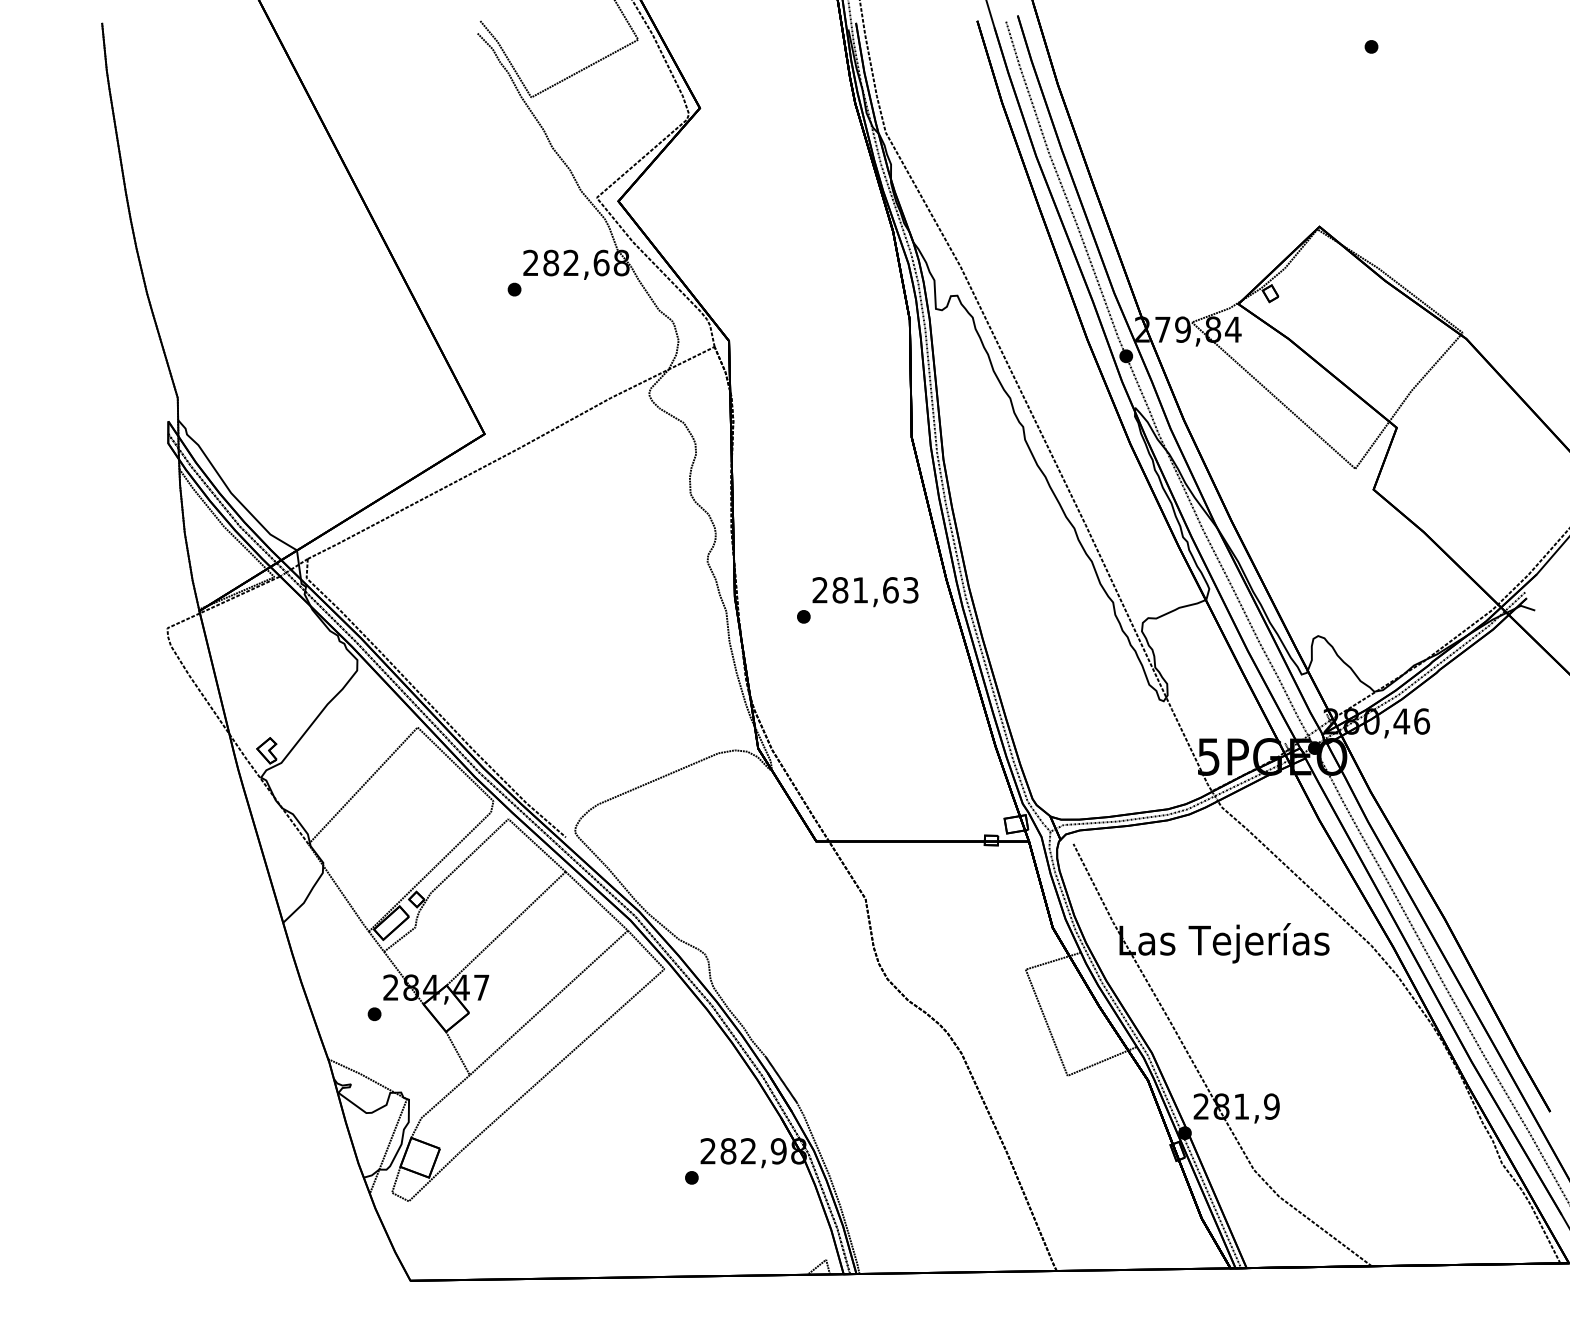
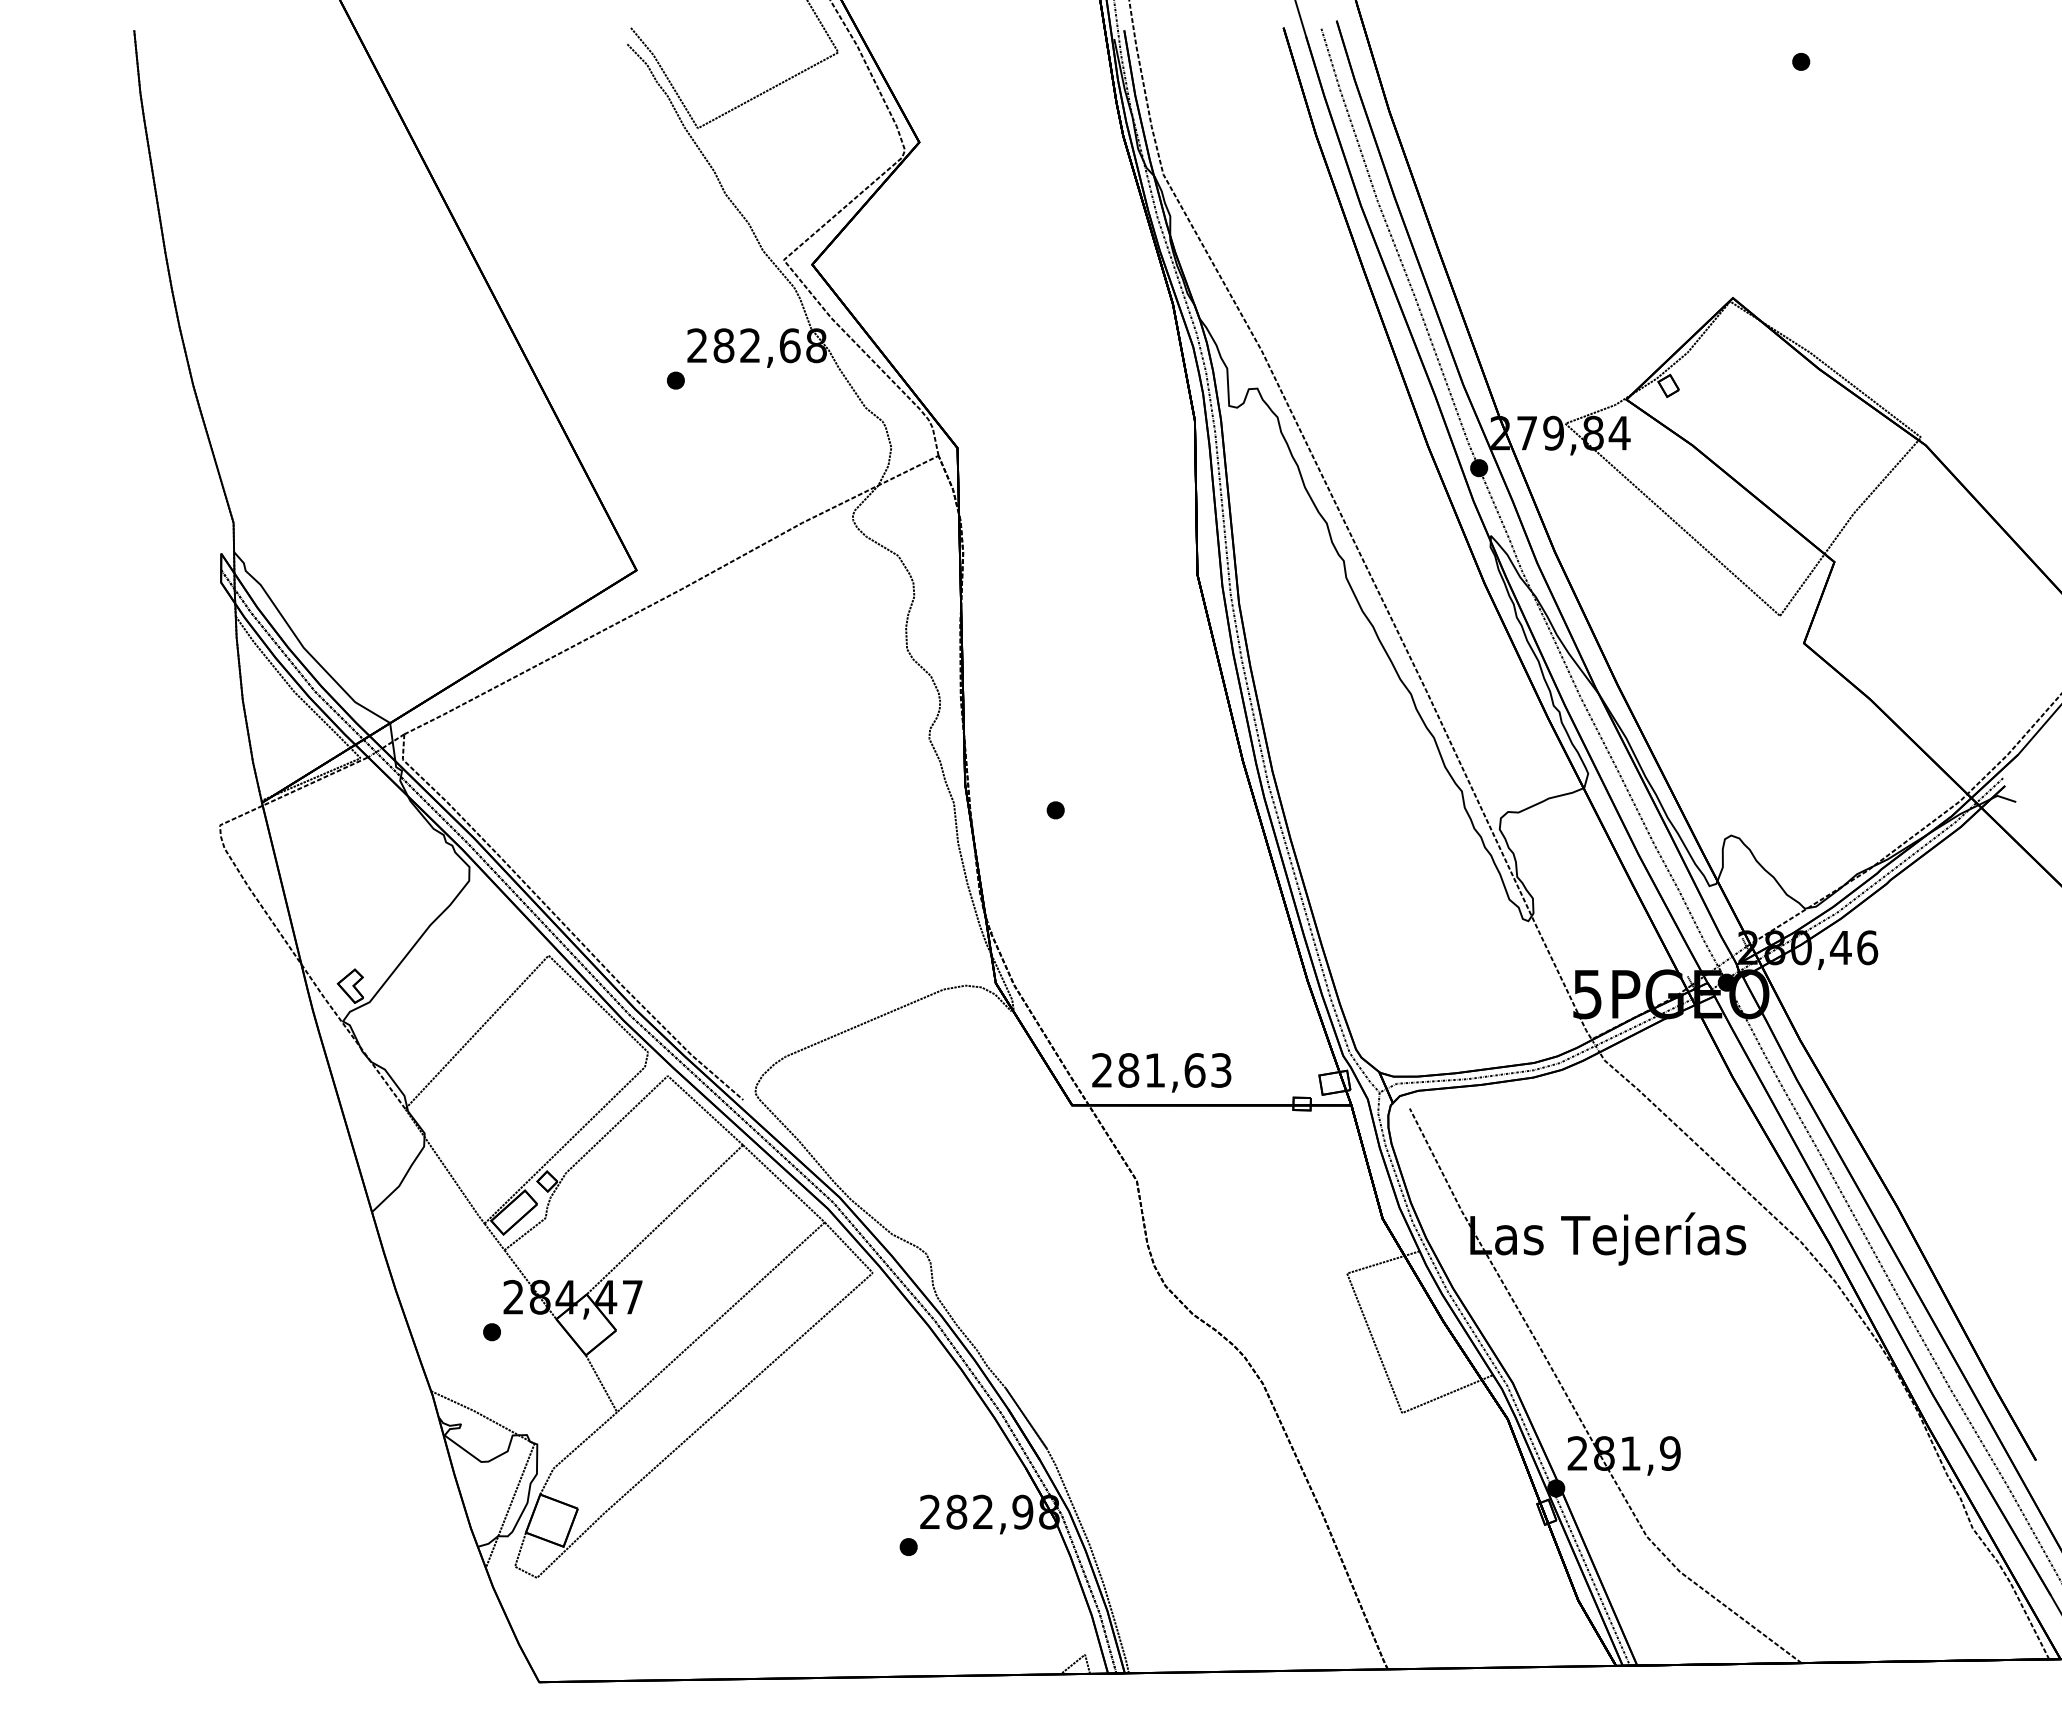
text: (865, 591) -> (1161, 1072), moved

